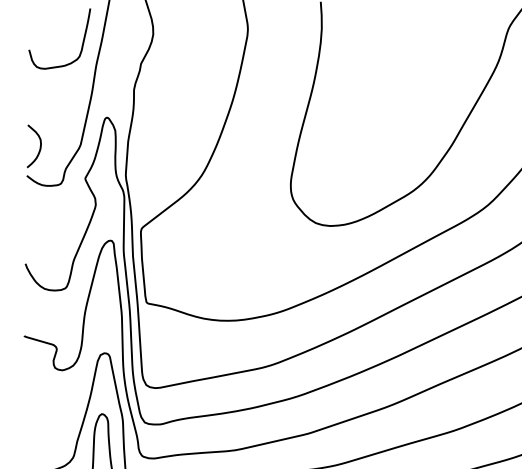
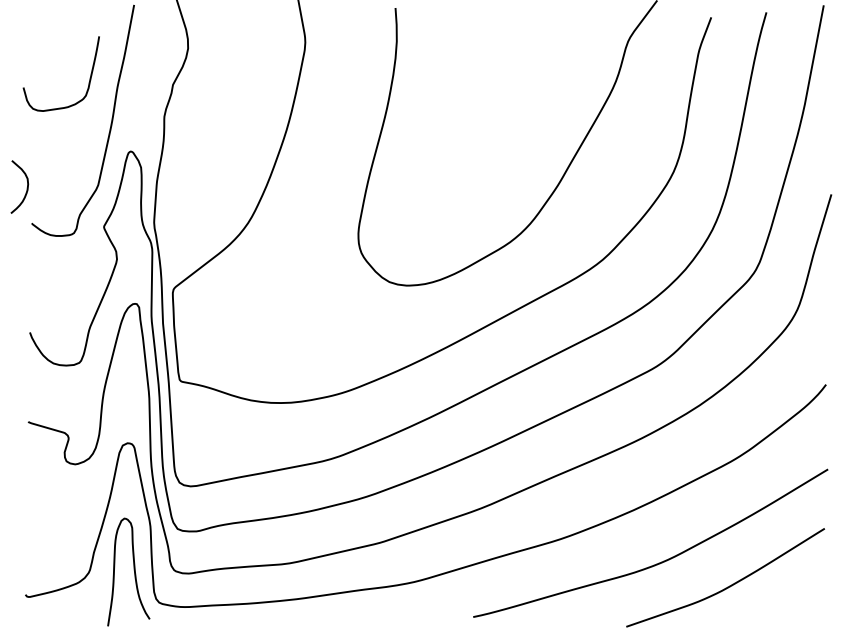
curve: (81, 45) -> (88, 82), moved
curve: (39, 146) -> (26, 187), moved

